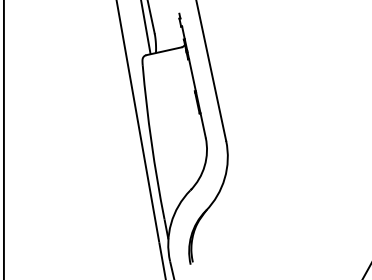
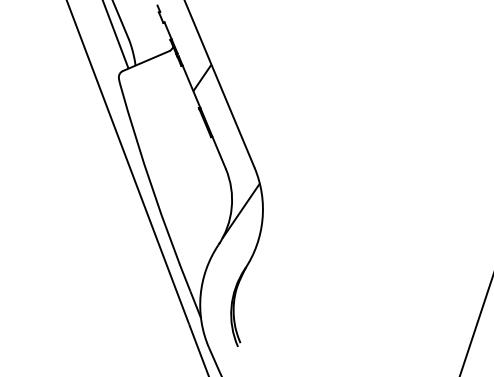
hatch: (210, 124) -> (228, 149), added

